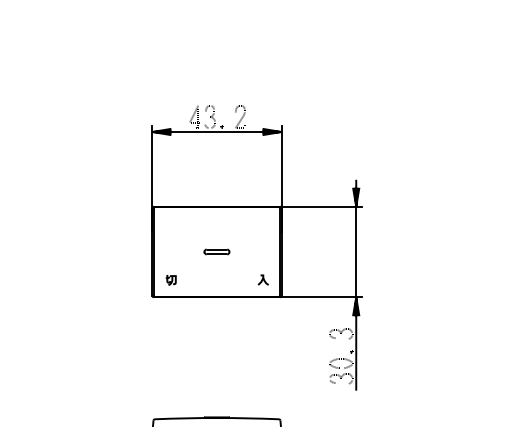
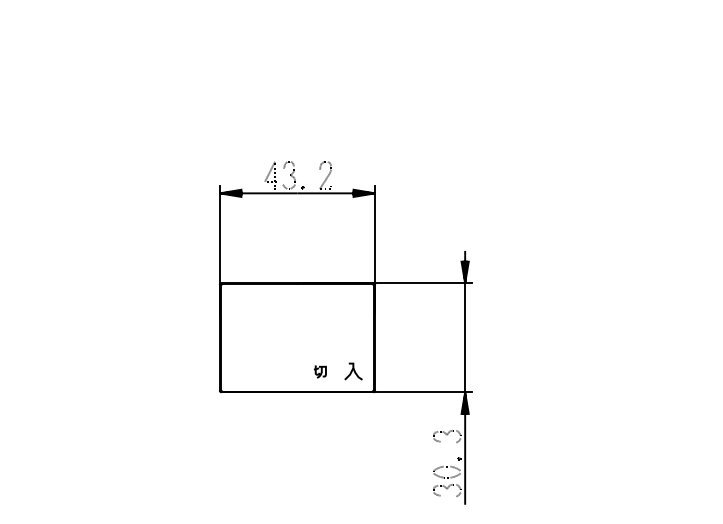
part: (216, 251) -> (297, 337), removed
part: (171, 279) -> (320, 371), moved
part: (262, 279) -> (352, 371), size x1.4

